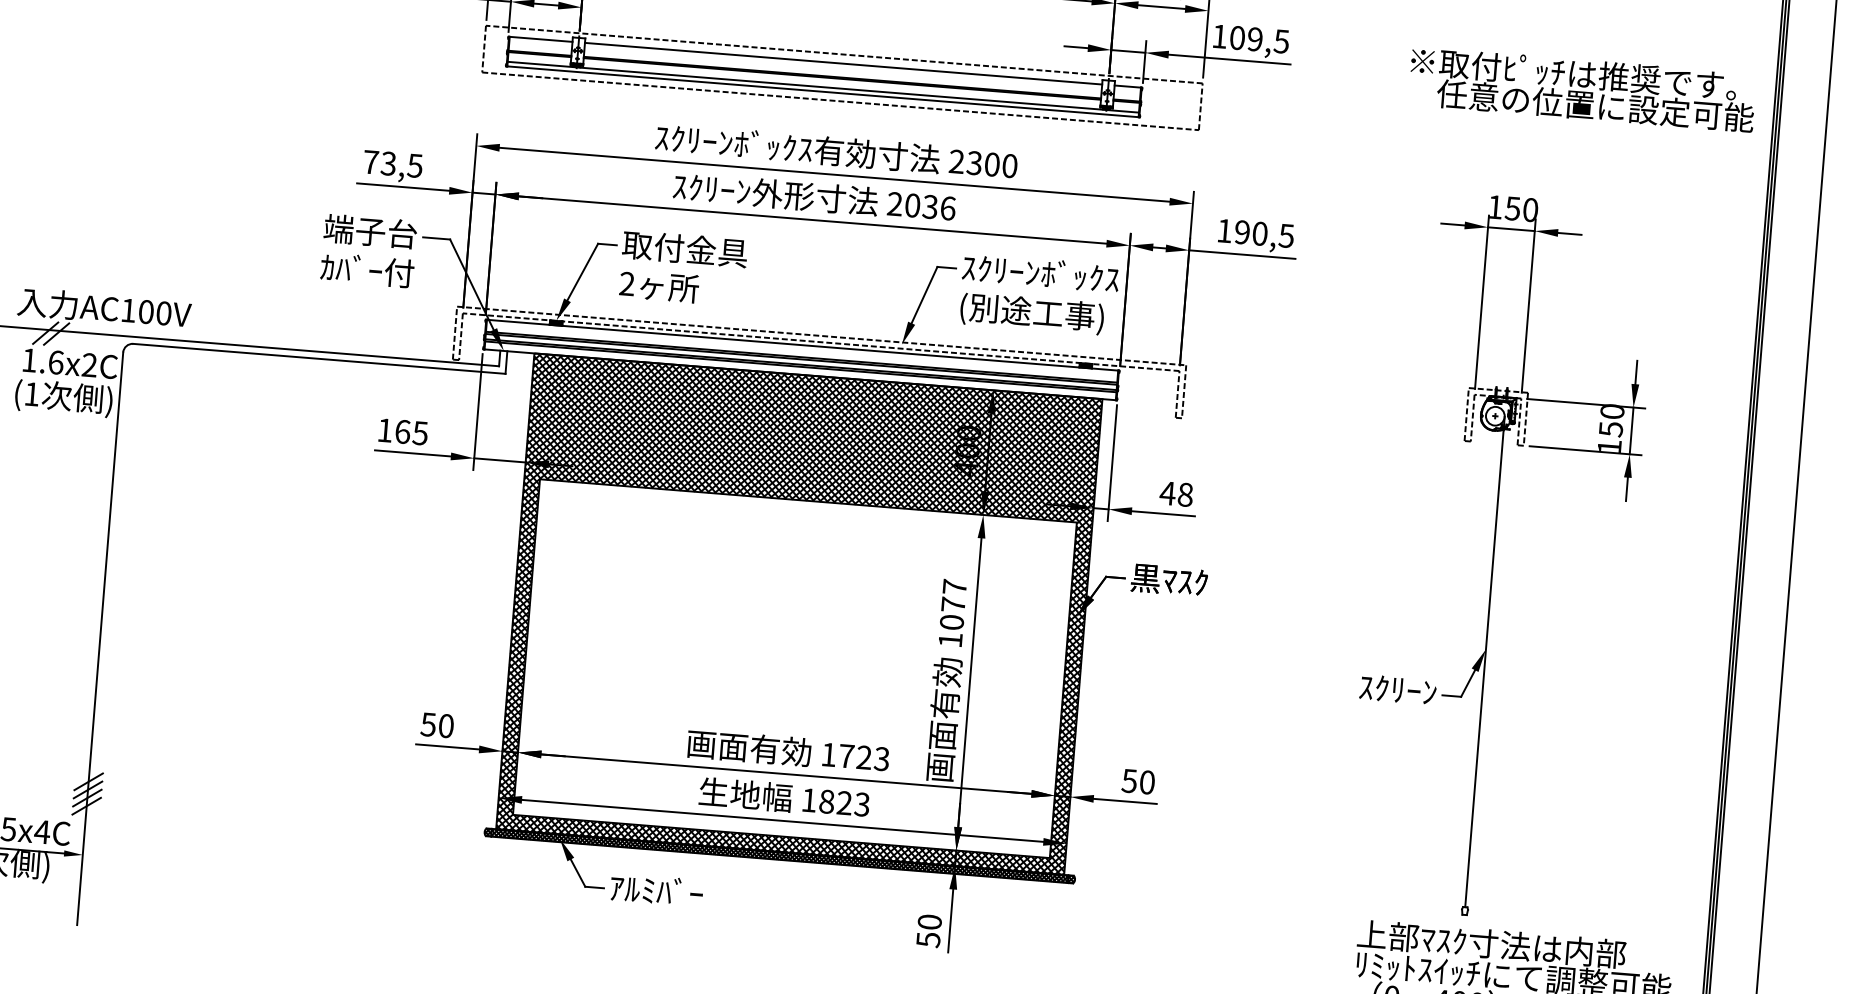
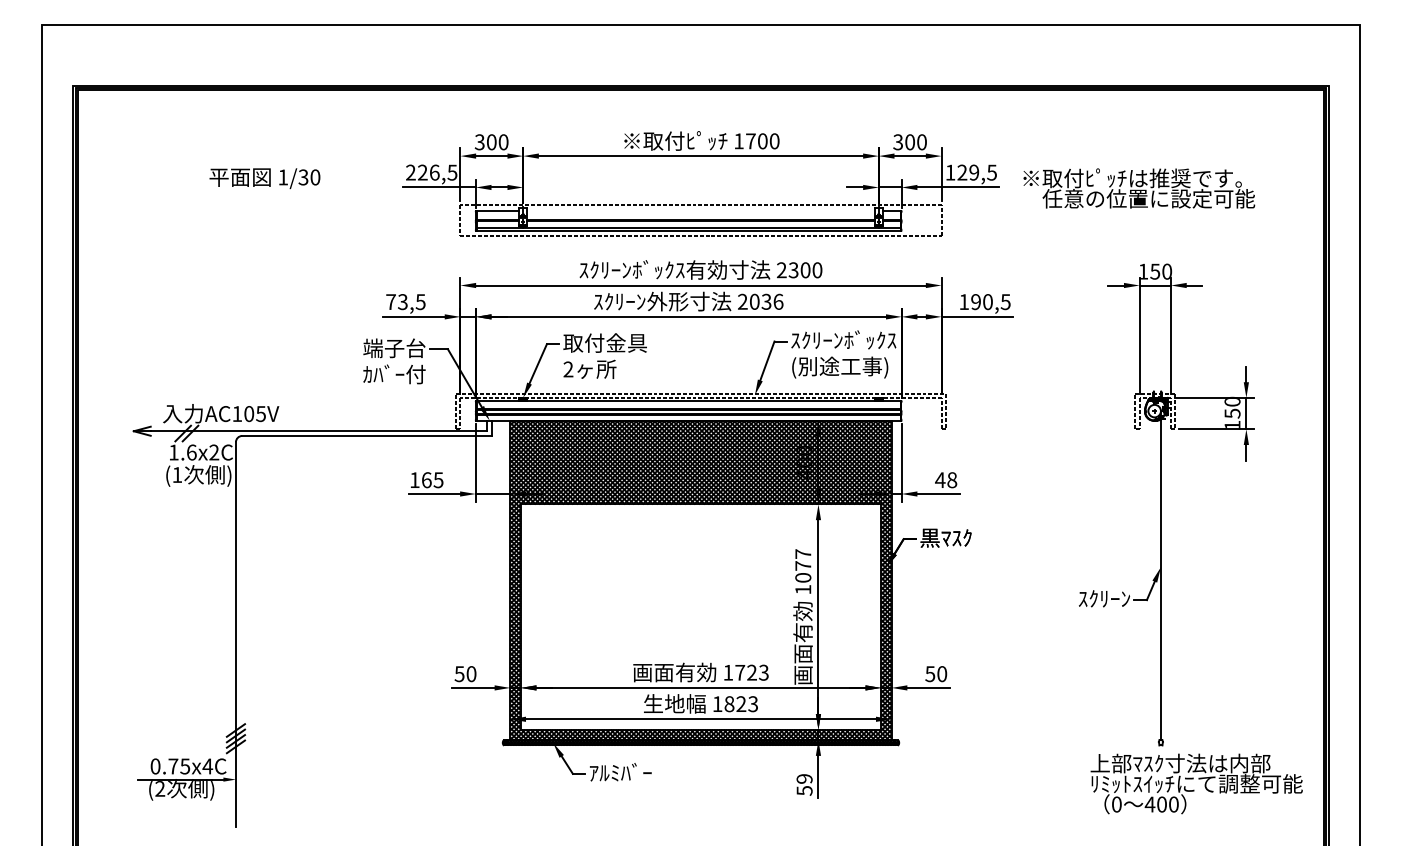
text: (1237, 37) -> (962, 172), 109,5 -> 129,5
line: (842, 62) -> (700, 210), removed
text: (1582, 89) -> (1139, 188), moved
text: (163, 312) -> (260, 413), AC100V -> AC105V
text: (929, 921) -> (804, 778), 50 -> 59

